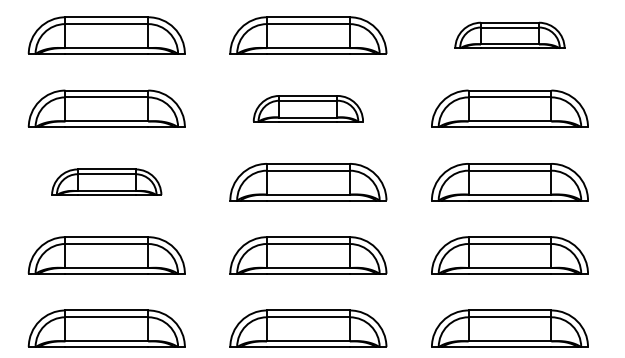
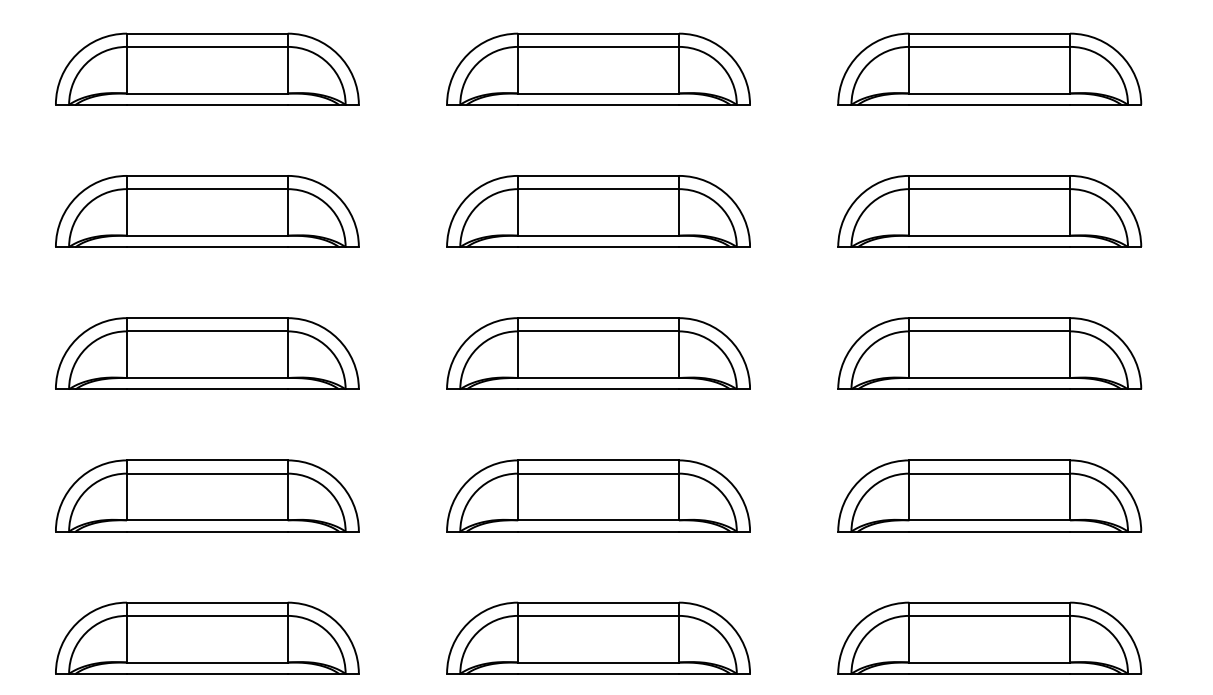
part: (509, 35) -> (988, 69), size x1.43
part: (308, 108) -> (598, 210), size x1.43
part: (106, 182) -> (206, 354), size x1.43

